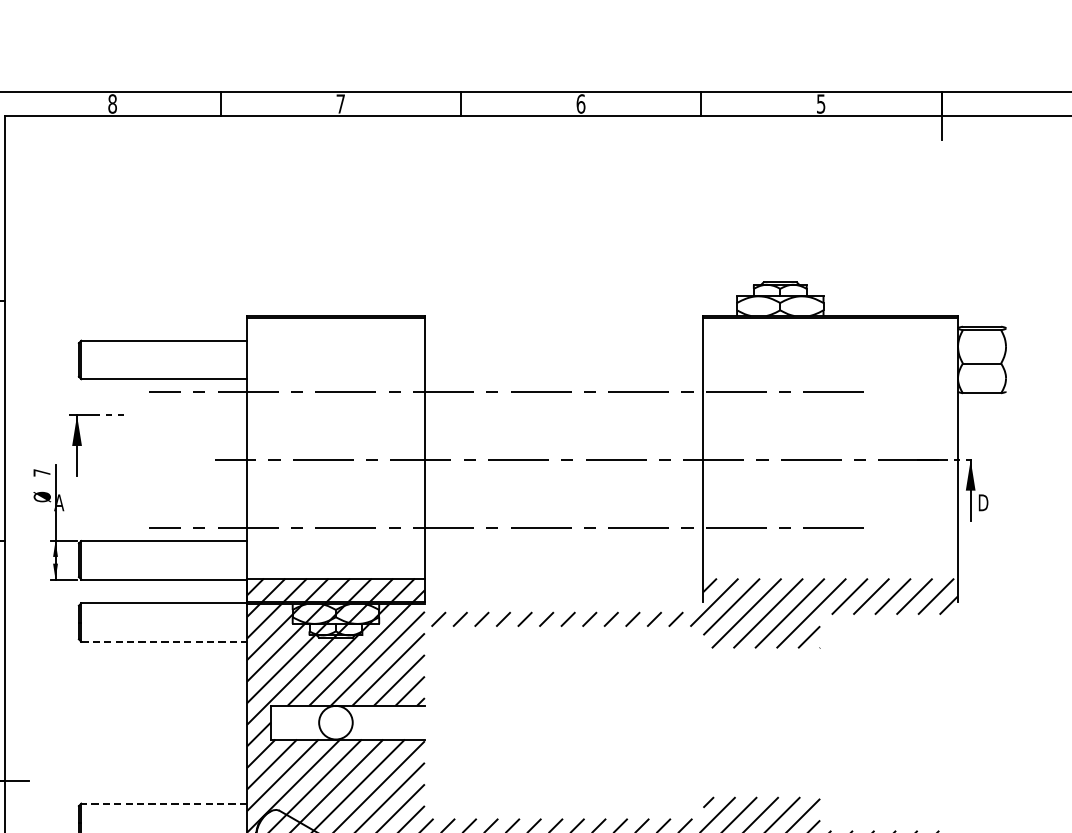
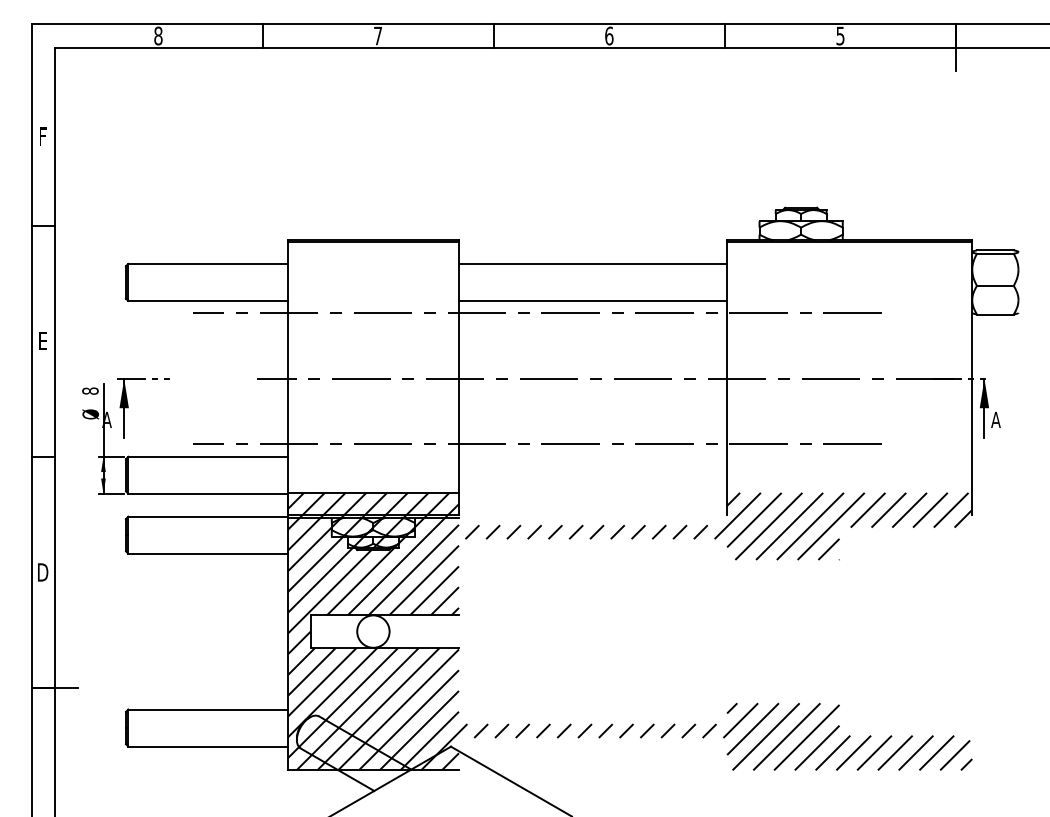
line: (563, 340) -> (592, 263), added
line: (563, 378) -> (592, 300), added
part: (81, 446) -> (128, 408), moved
text: (42, 472) -> (90, 390), 7 -> 8
text: (983, 502) -> (996, 419), D -> A
line: (164, 641) -> (208, 553), dashed -> solid
line: (164, 803) -> (208, 709), dashed -> solid

